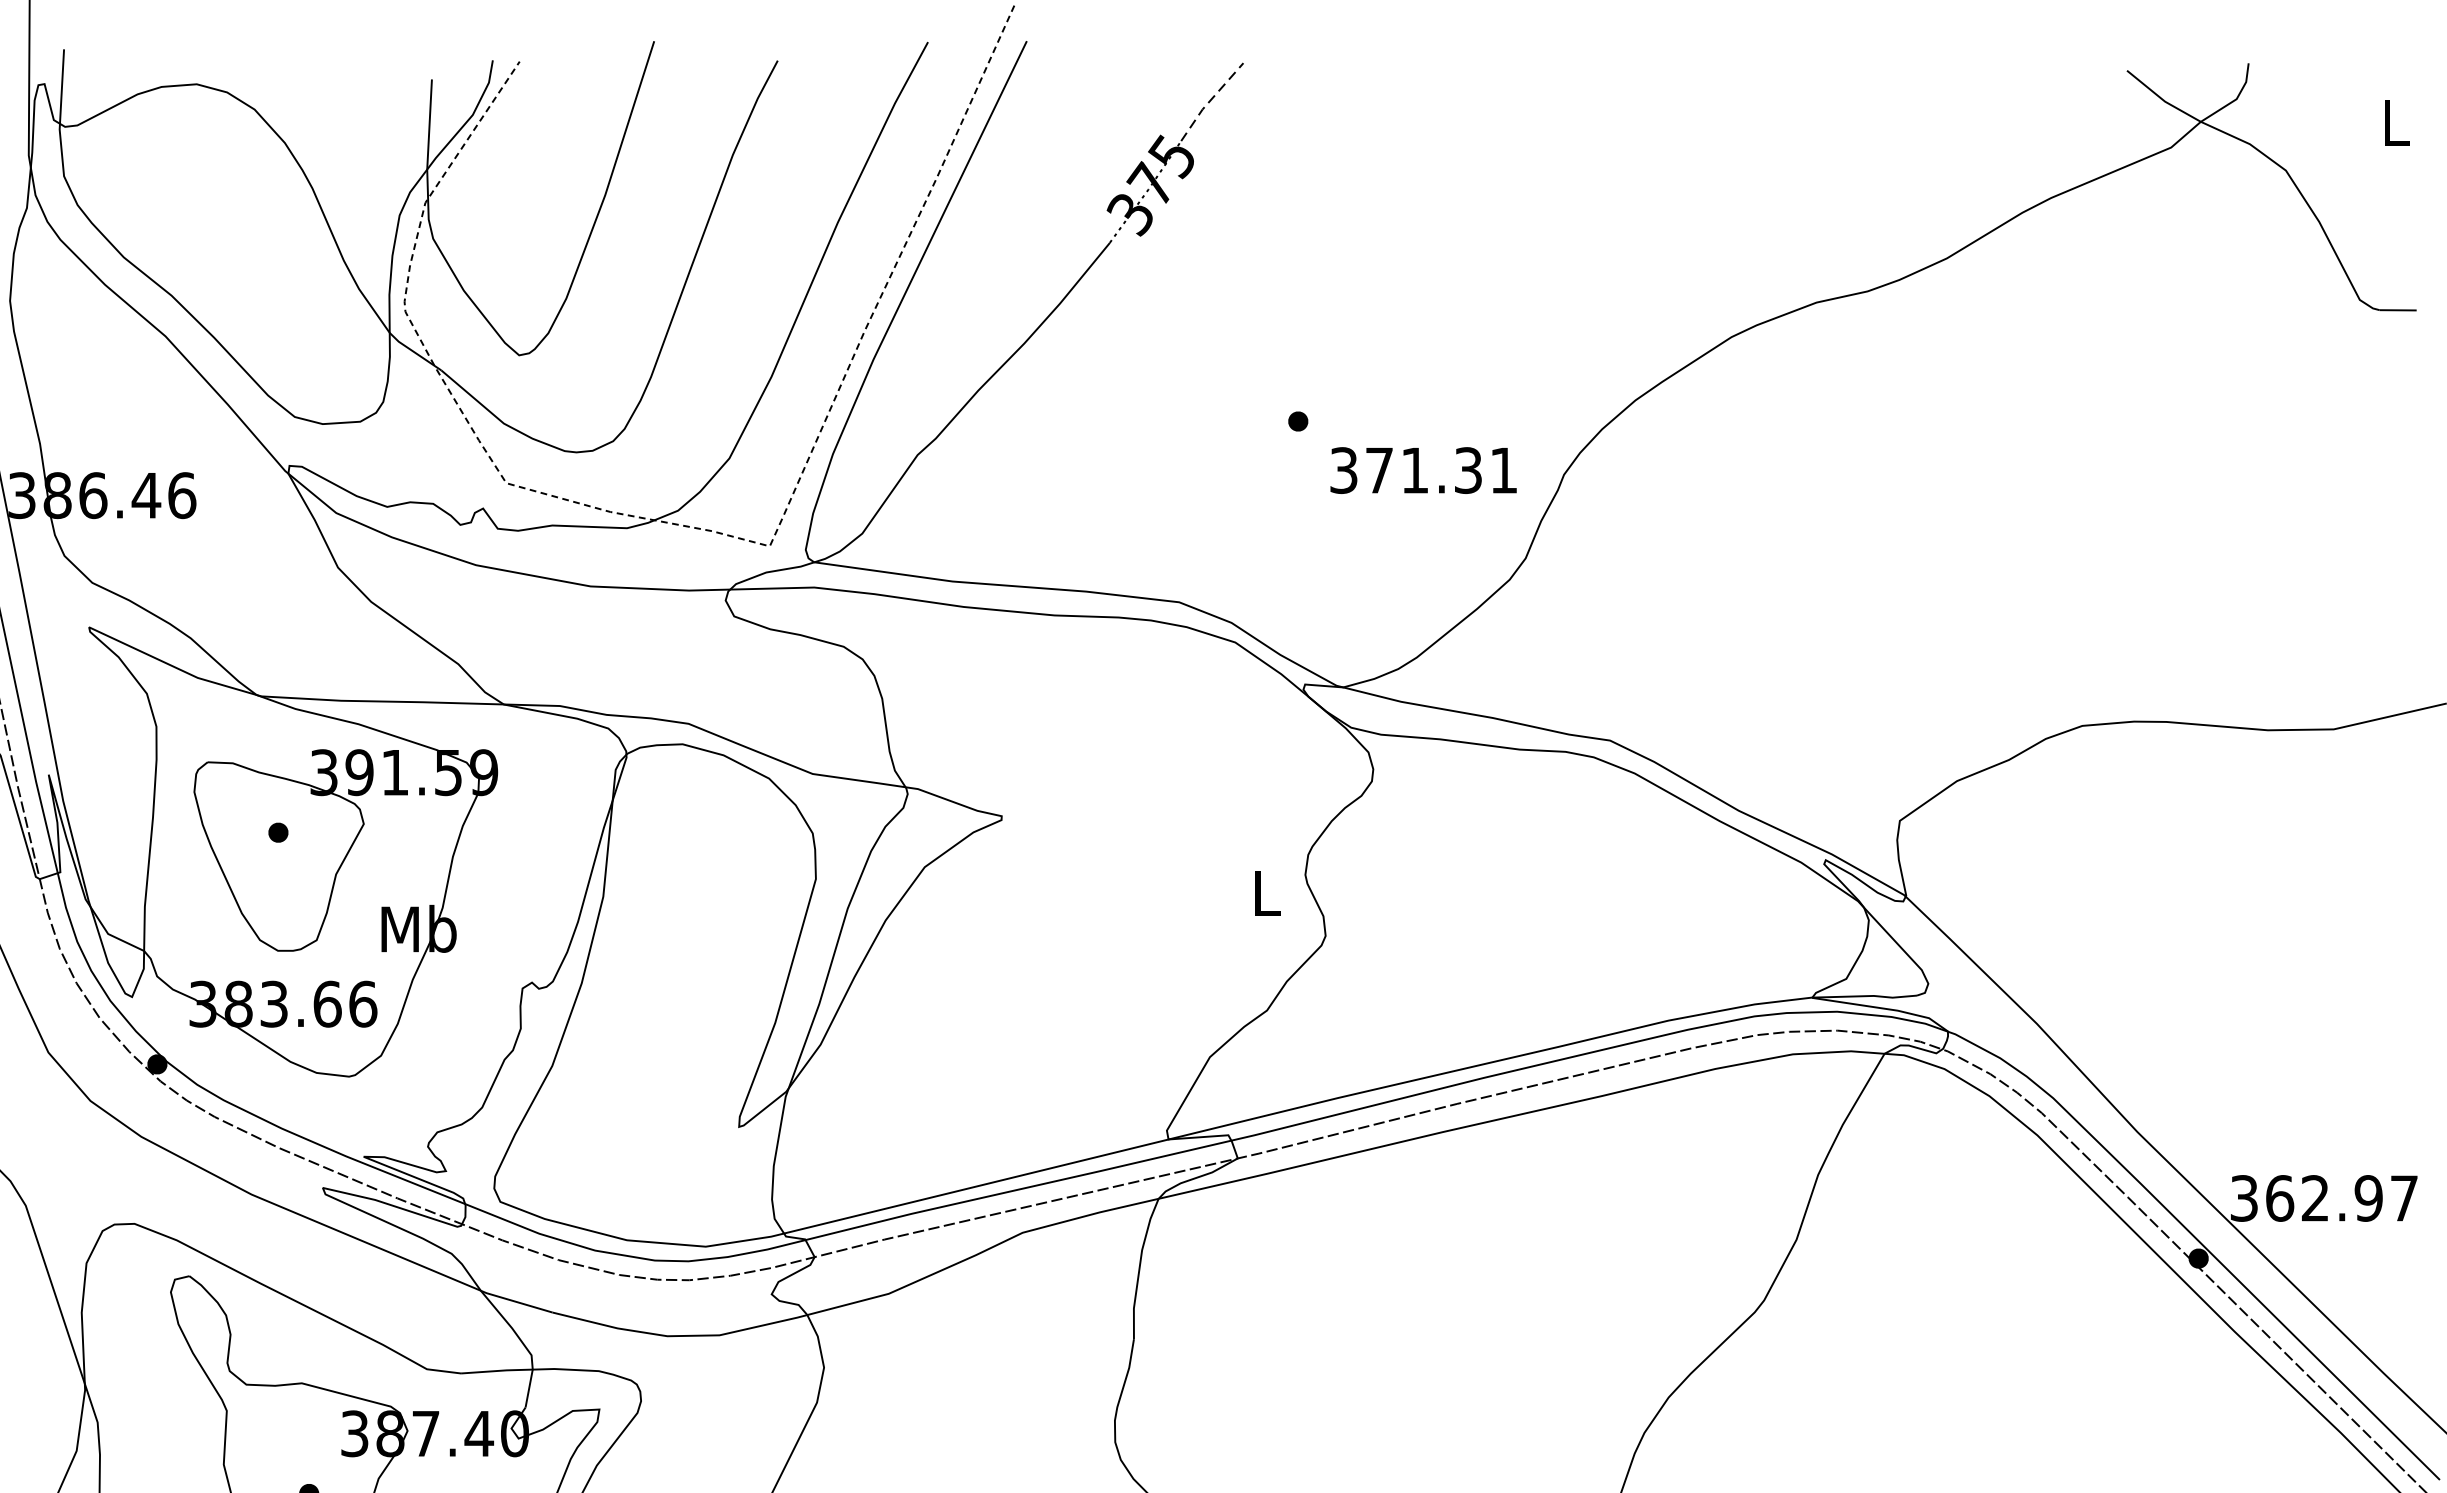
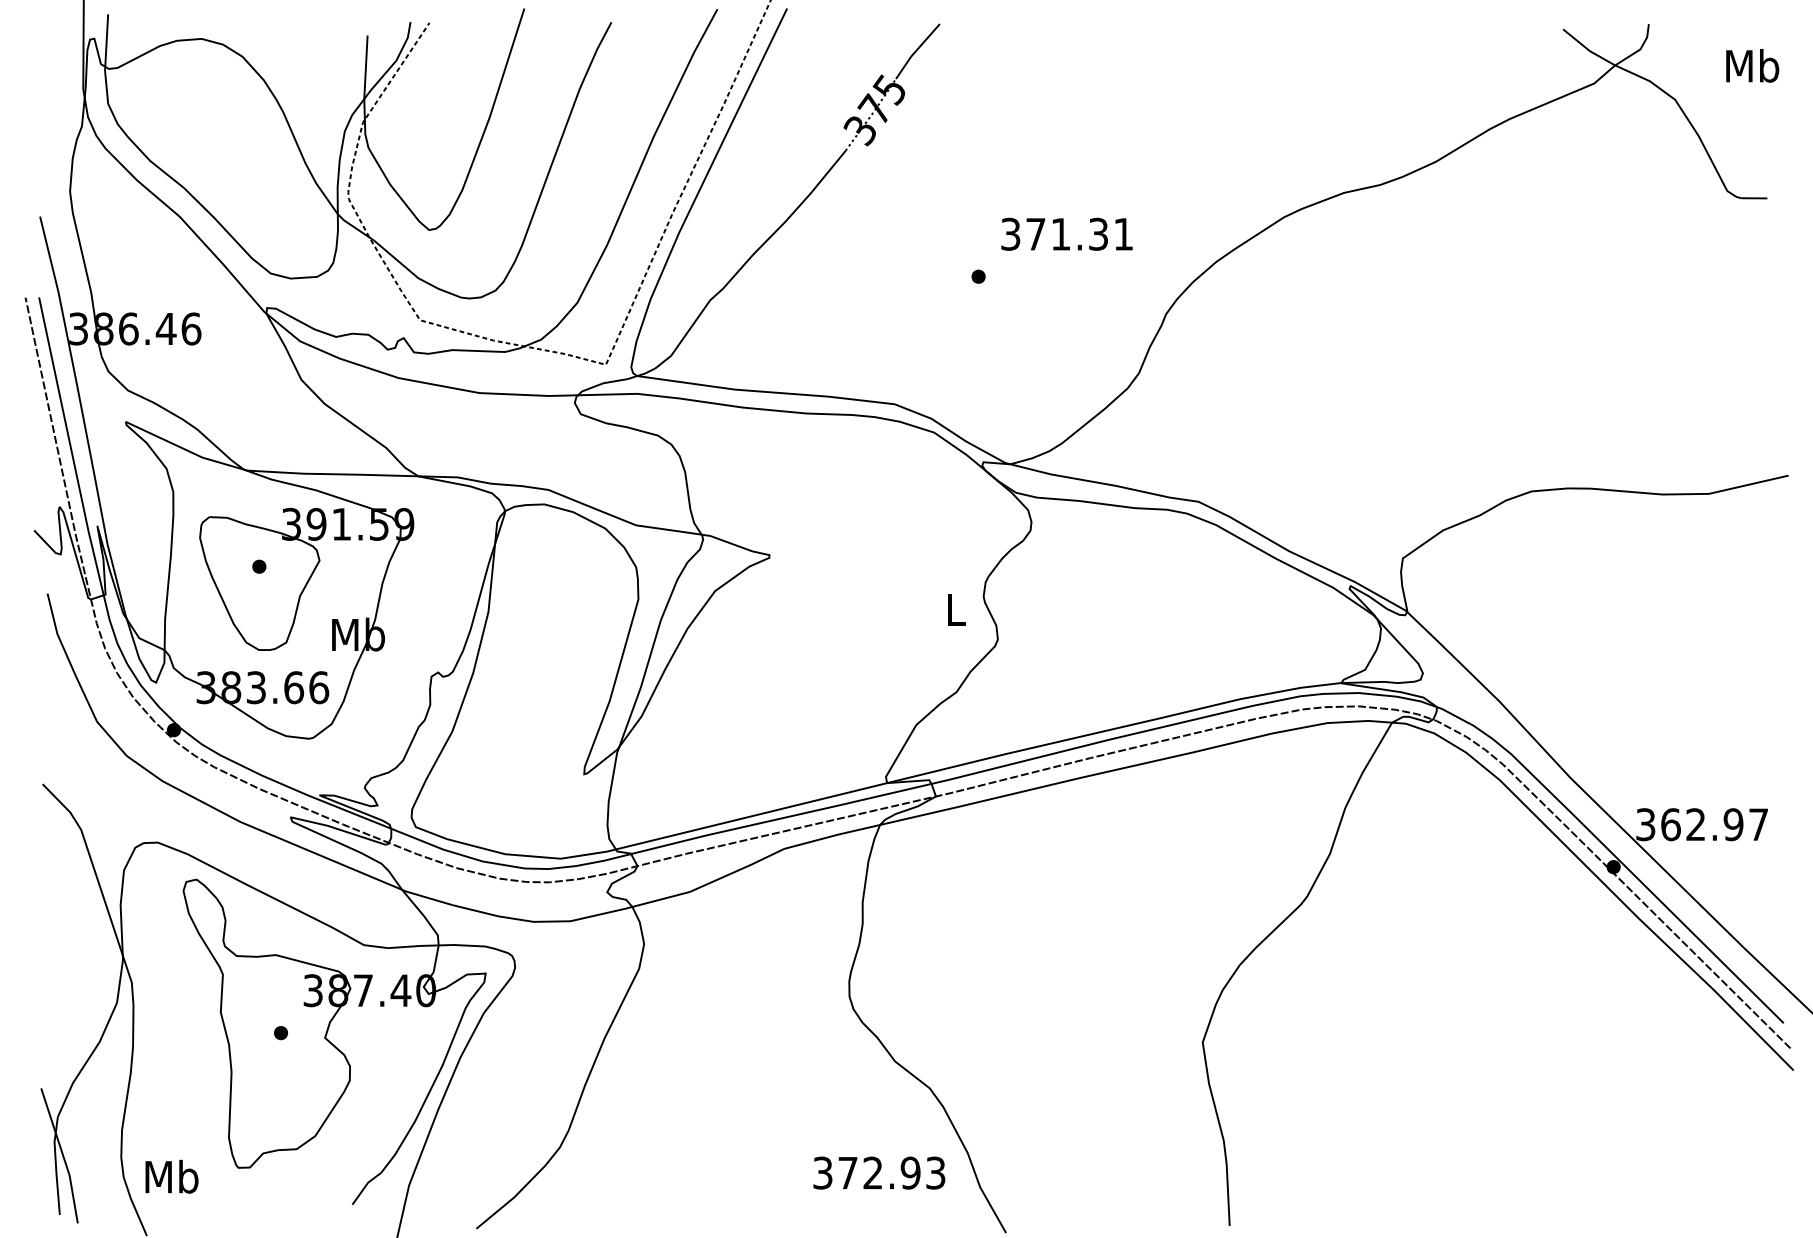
line: (1210, 100) -> (916, 50), dashed -> solid
text: (2395, 121) -> (1752, 65), L -> Mb
text: (1422, 469) -> (1066, 233), moved

